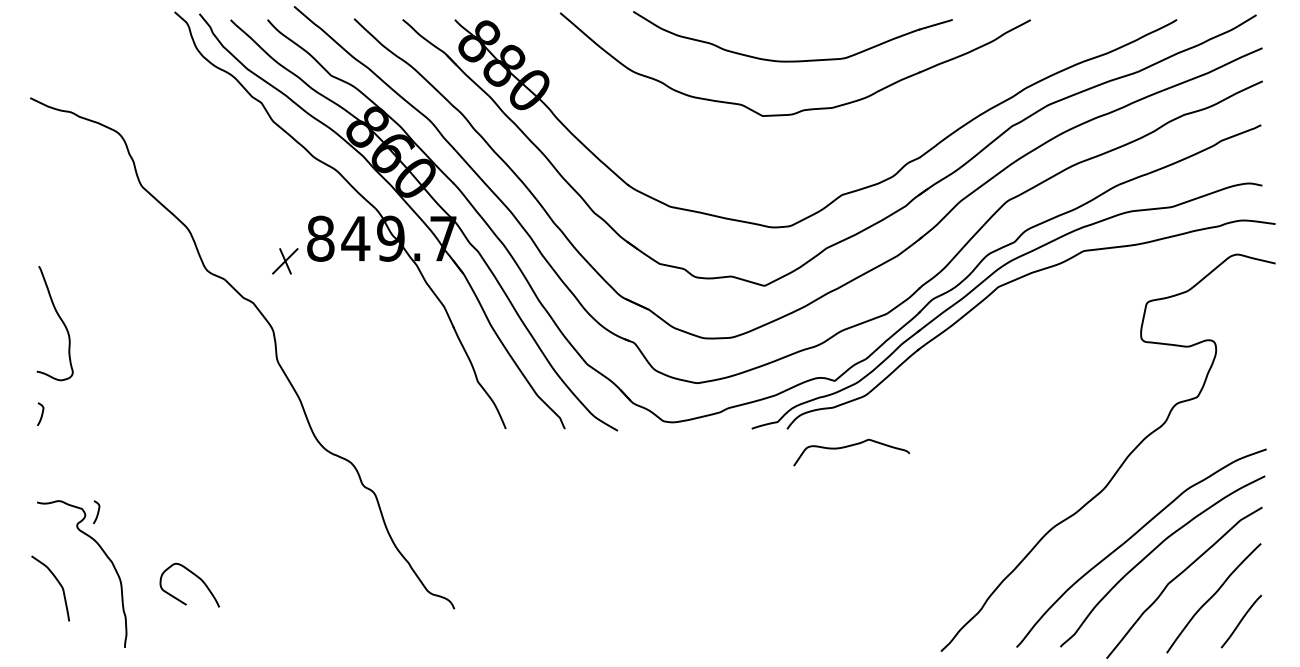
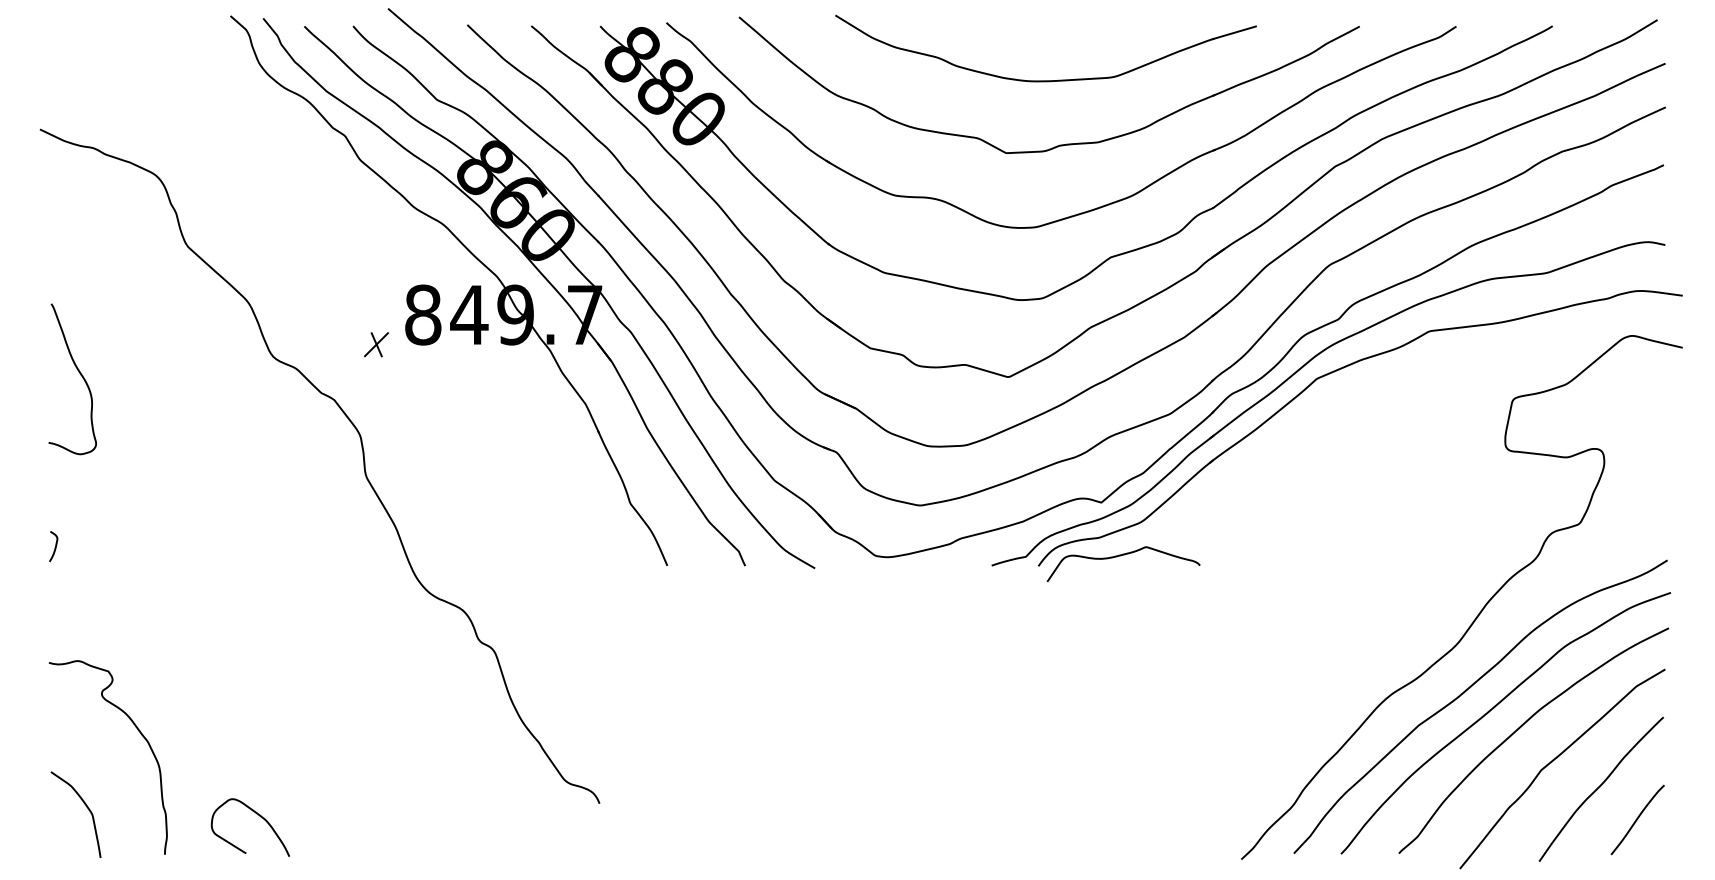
part: (826, 158) -> (1090, 209), added
part: (285, 260) -> (376, 343), size x0.71
curve: (60, 320) -> (79, 375), moved
curve: (848, 447) -> (1119, 557), moved
curve: (97, 512) -> (128, 676), removed
curve: (1114, 522) -> (1470, 689), added
curve: (195, 576) -> (257, 815), moved
curve: (57, 582) -> (85, 806), moved

